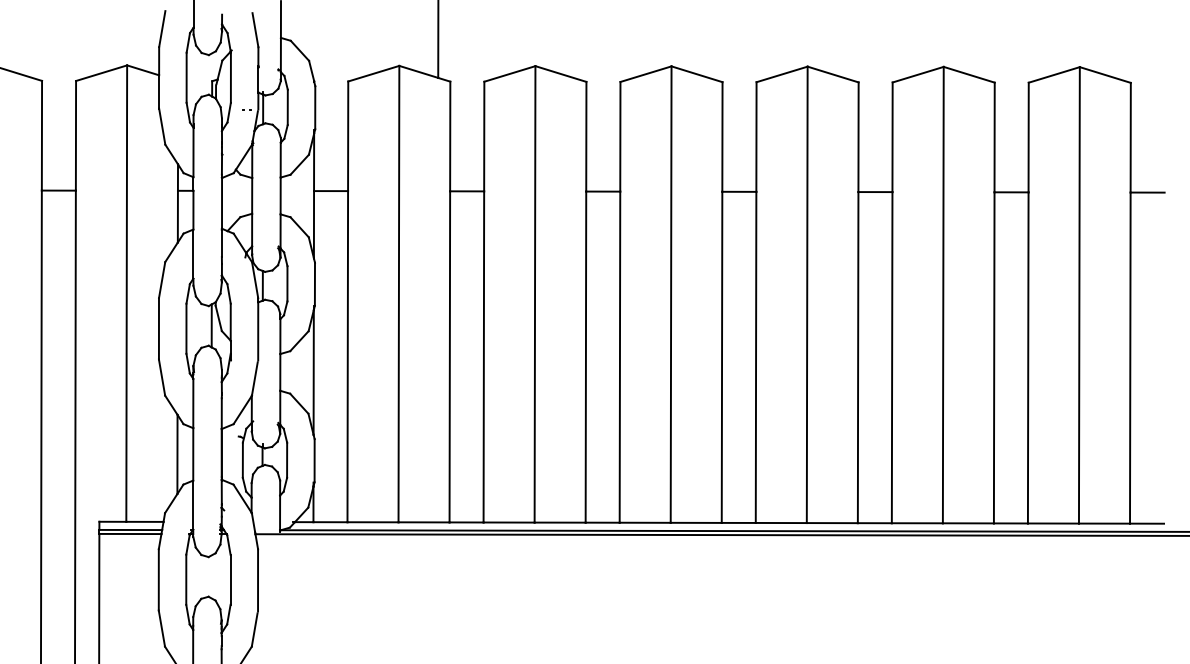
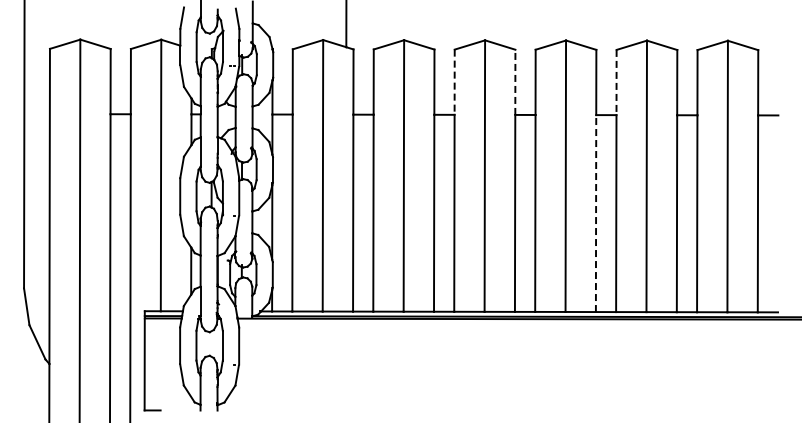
line: (620, 137) -> (454, 82), solid -> dashed
line: (722, 137) -> (515, 82), solid -> dashed
line: (892, 137) -> (616, 82), solid -> dashed
line: (858, 357) -> (596, 213), solid -> dashed

